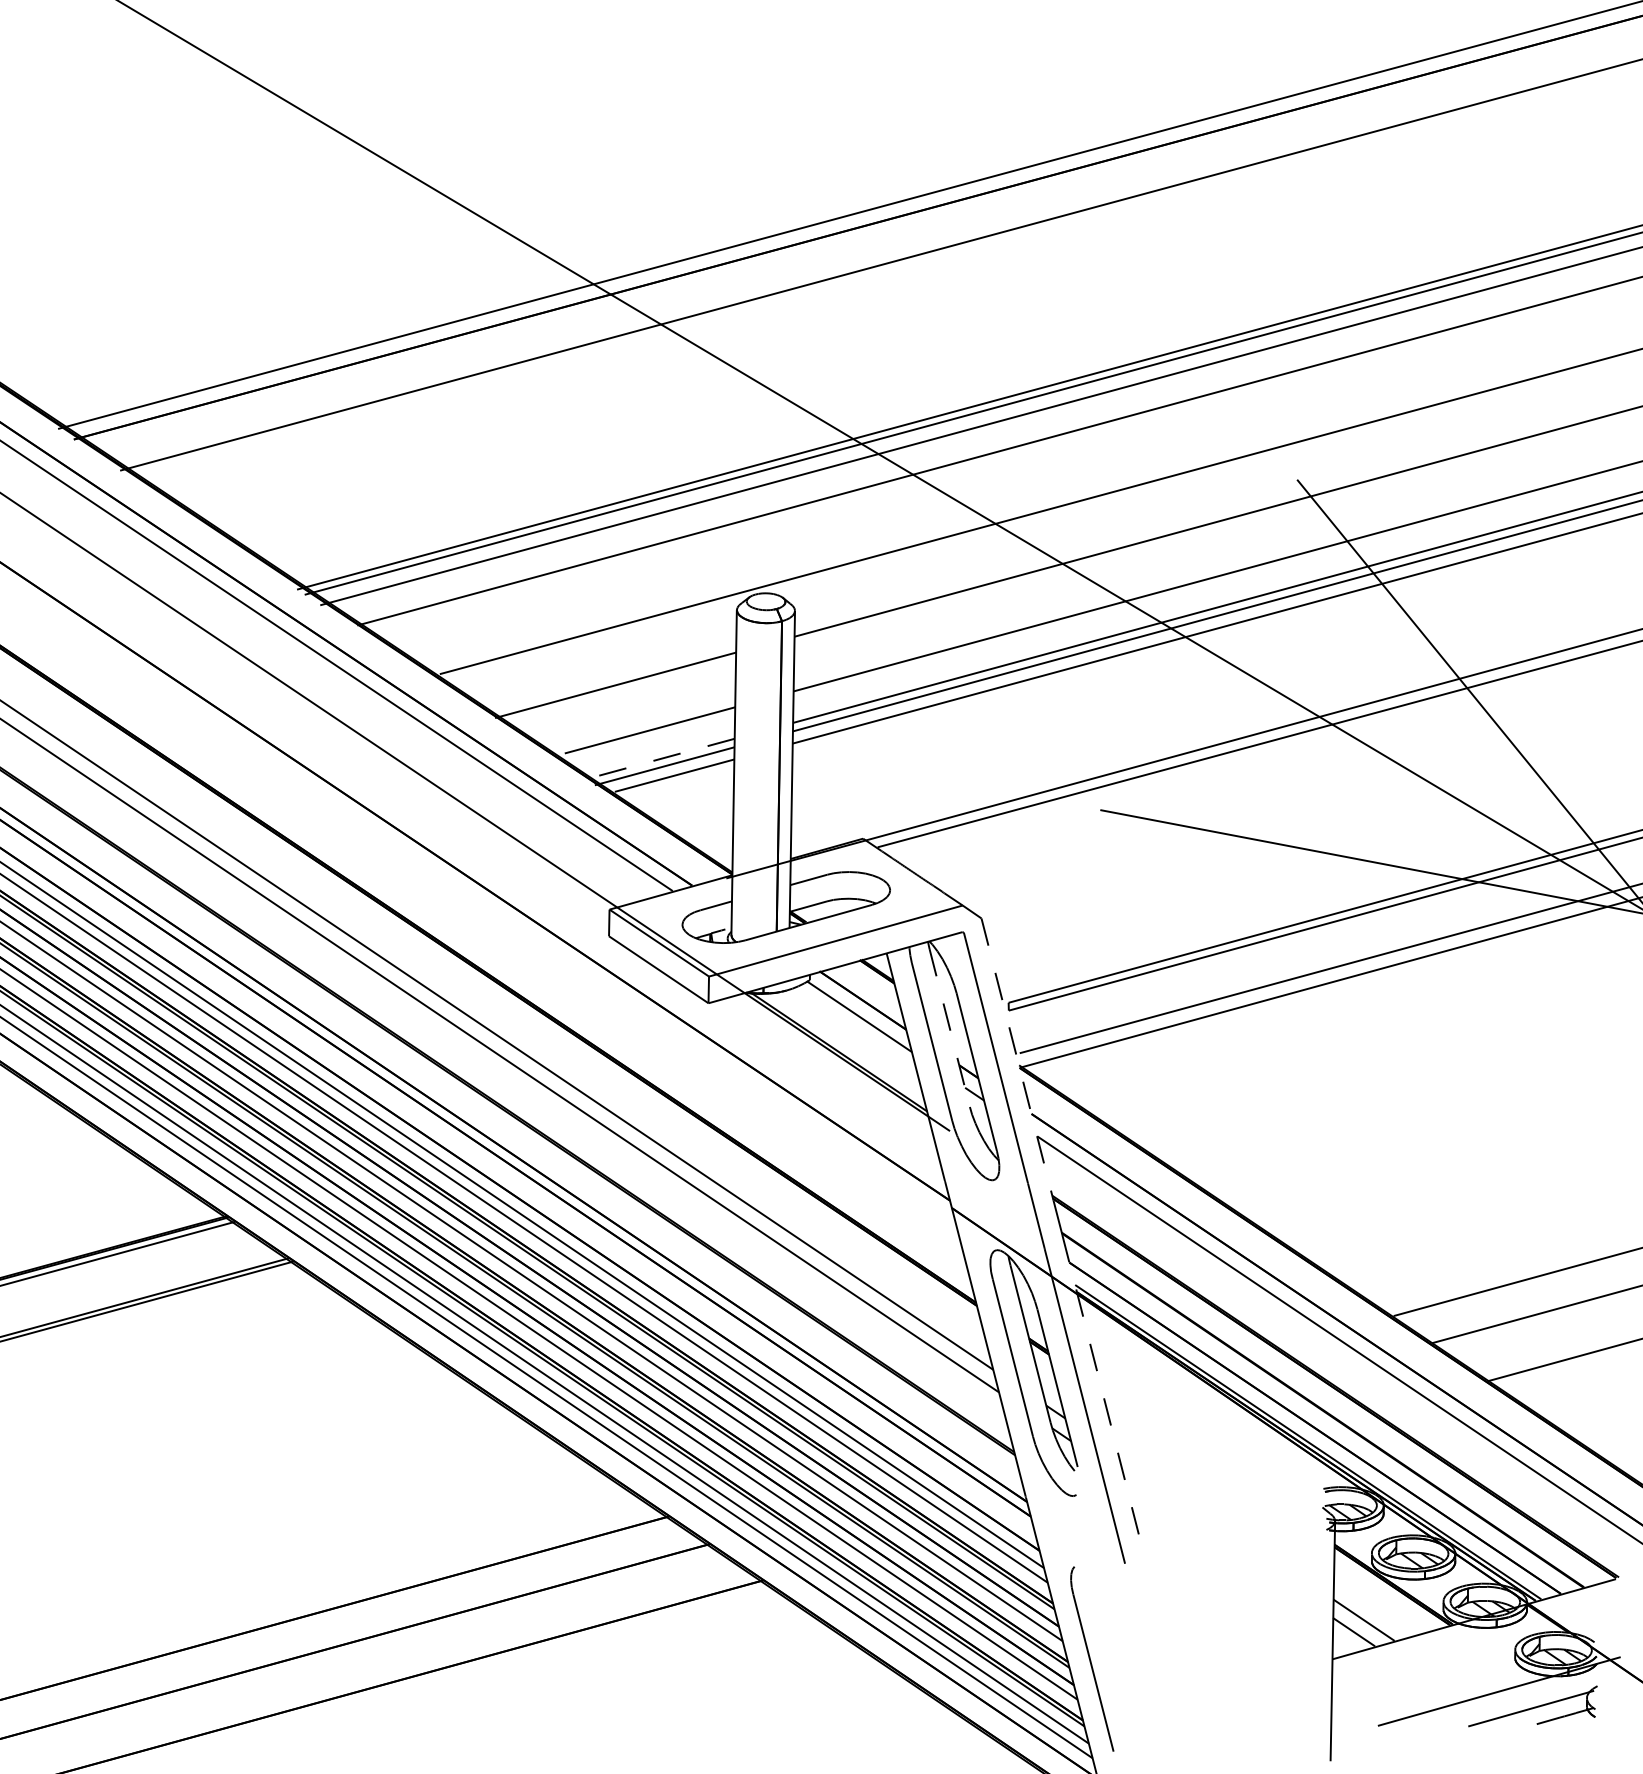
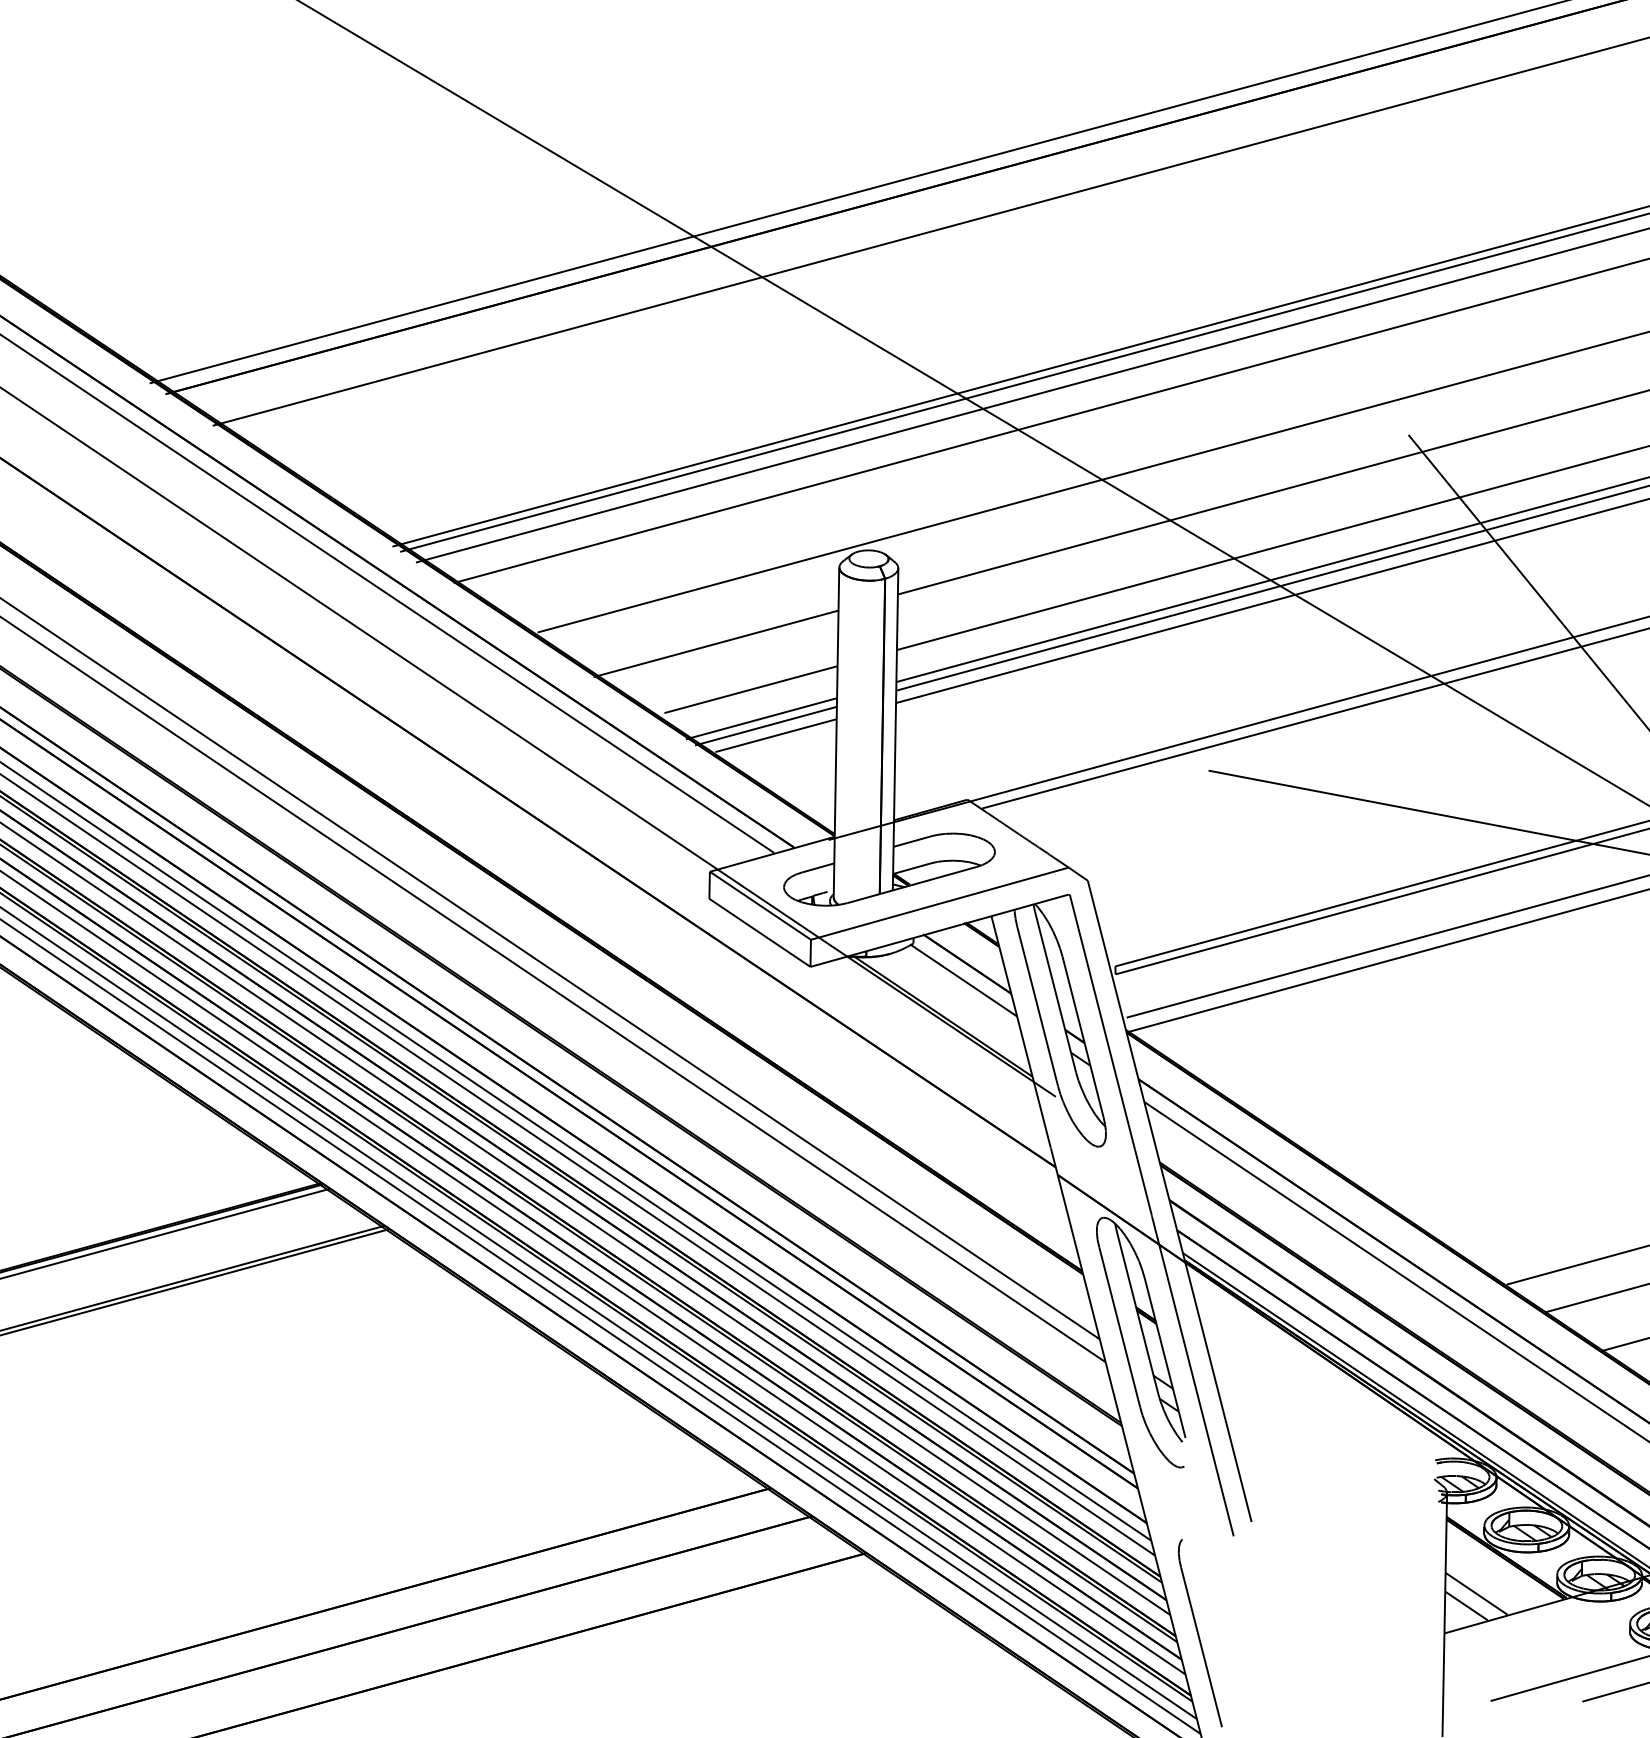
line: (659, 759) -> (760, 719), dashed -> solid
line: (949, 1028) -> (1055, 992), dashed -> solid
line: (1017, 1059) -> (1124, 1024), dashed -> solid
line: (1102, 1392) -> (1210, 1362), dashed -> solid

